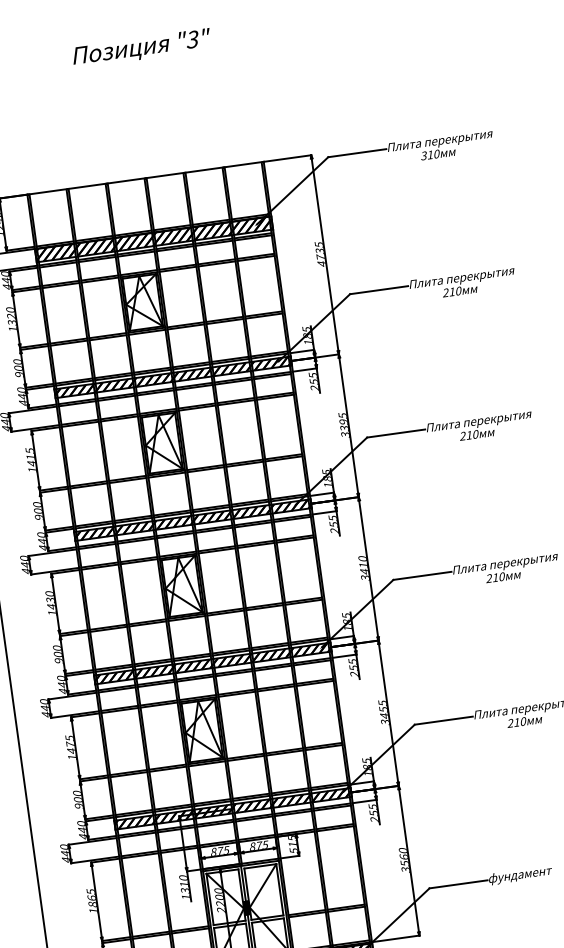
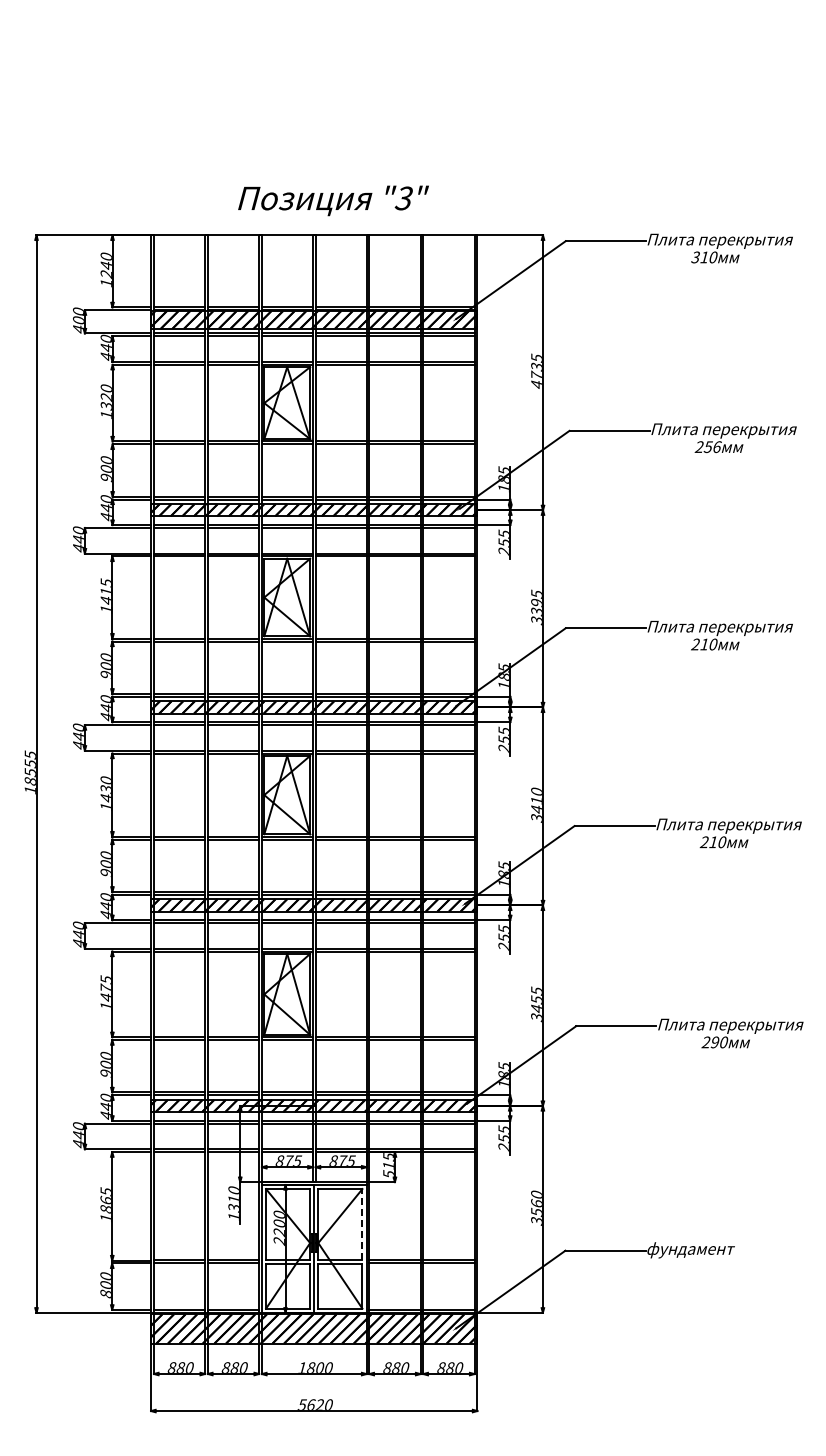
text: (141, 48) -> (333, 200), moved
text: (455, 291) -> (712, 447), 210 -> 256
text: (516, 722) -> (714, 1042), 210 -> 290
line: (279, 889) -> (362, 1223), solid -> dashed

